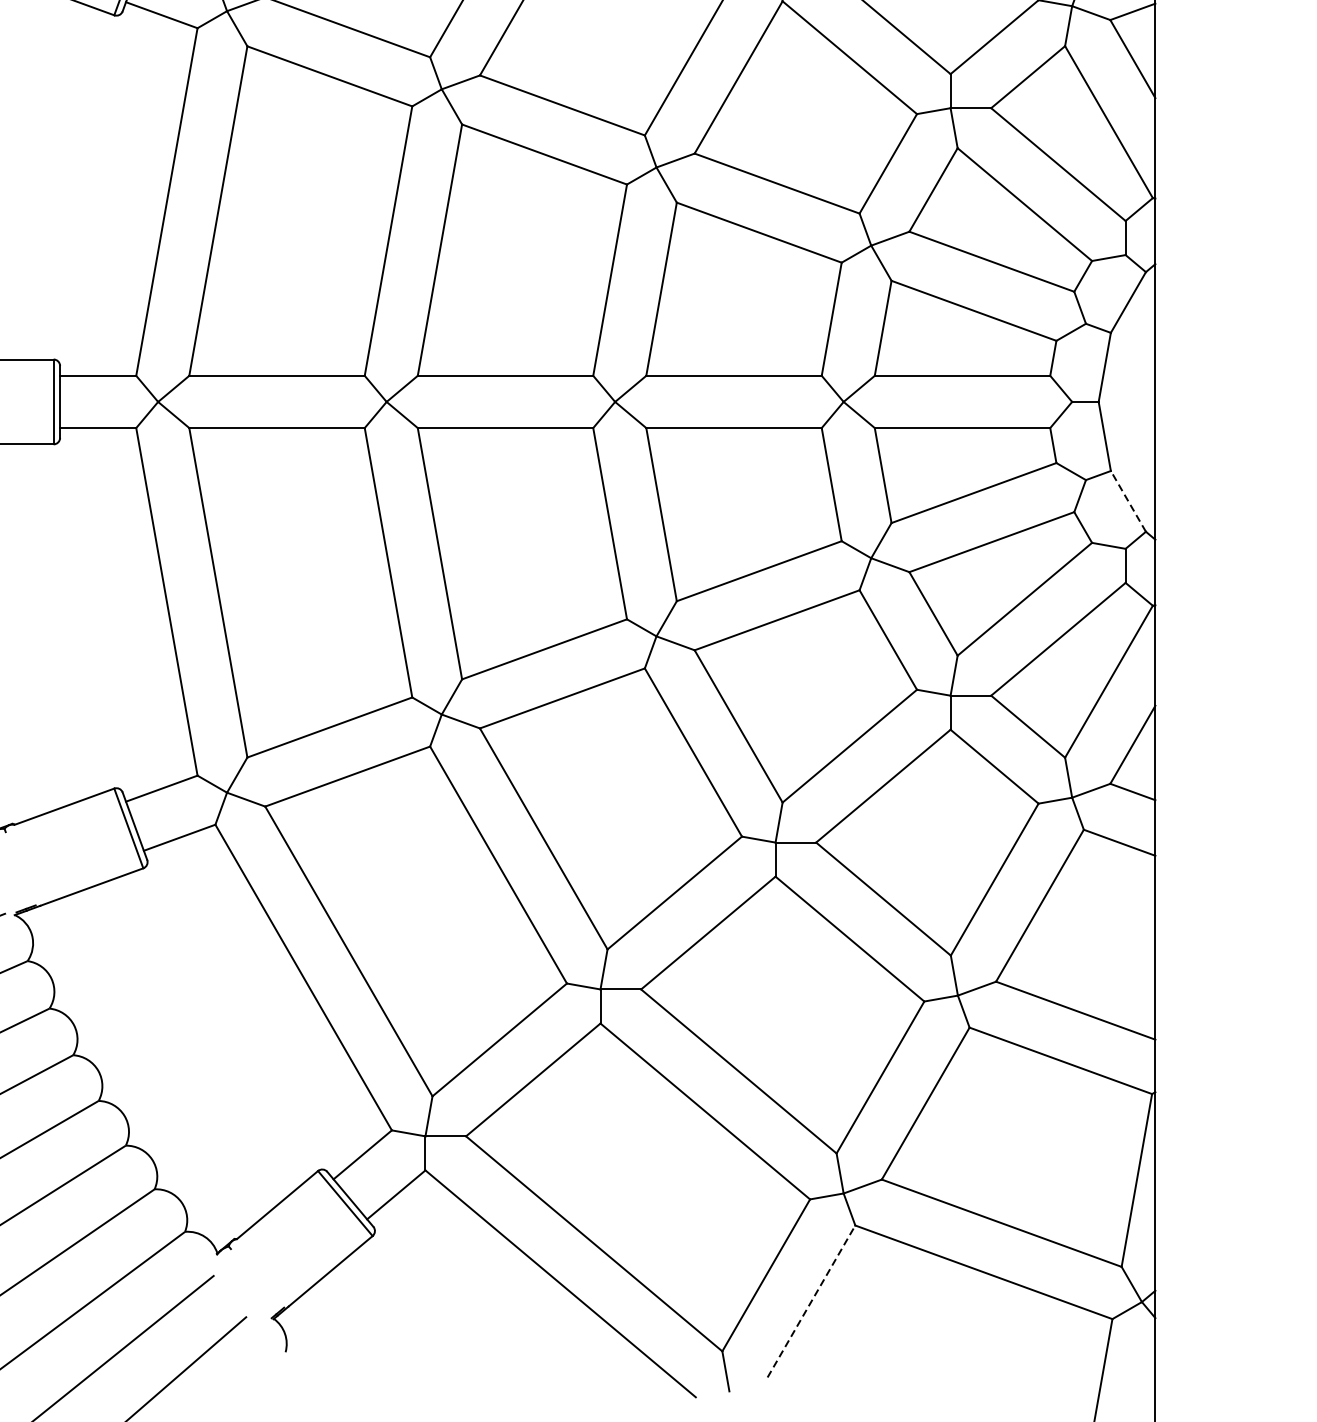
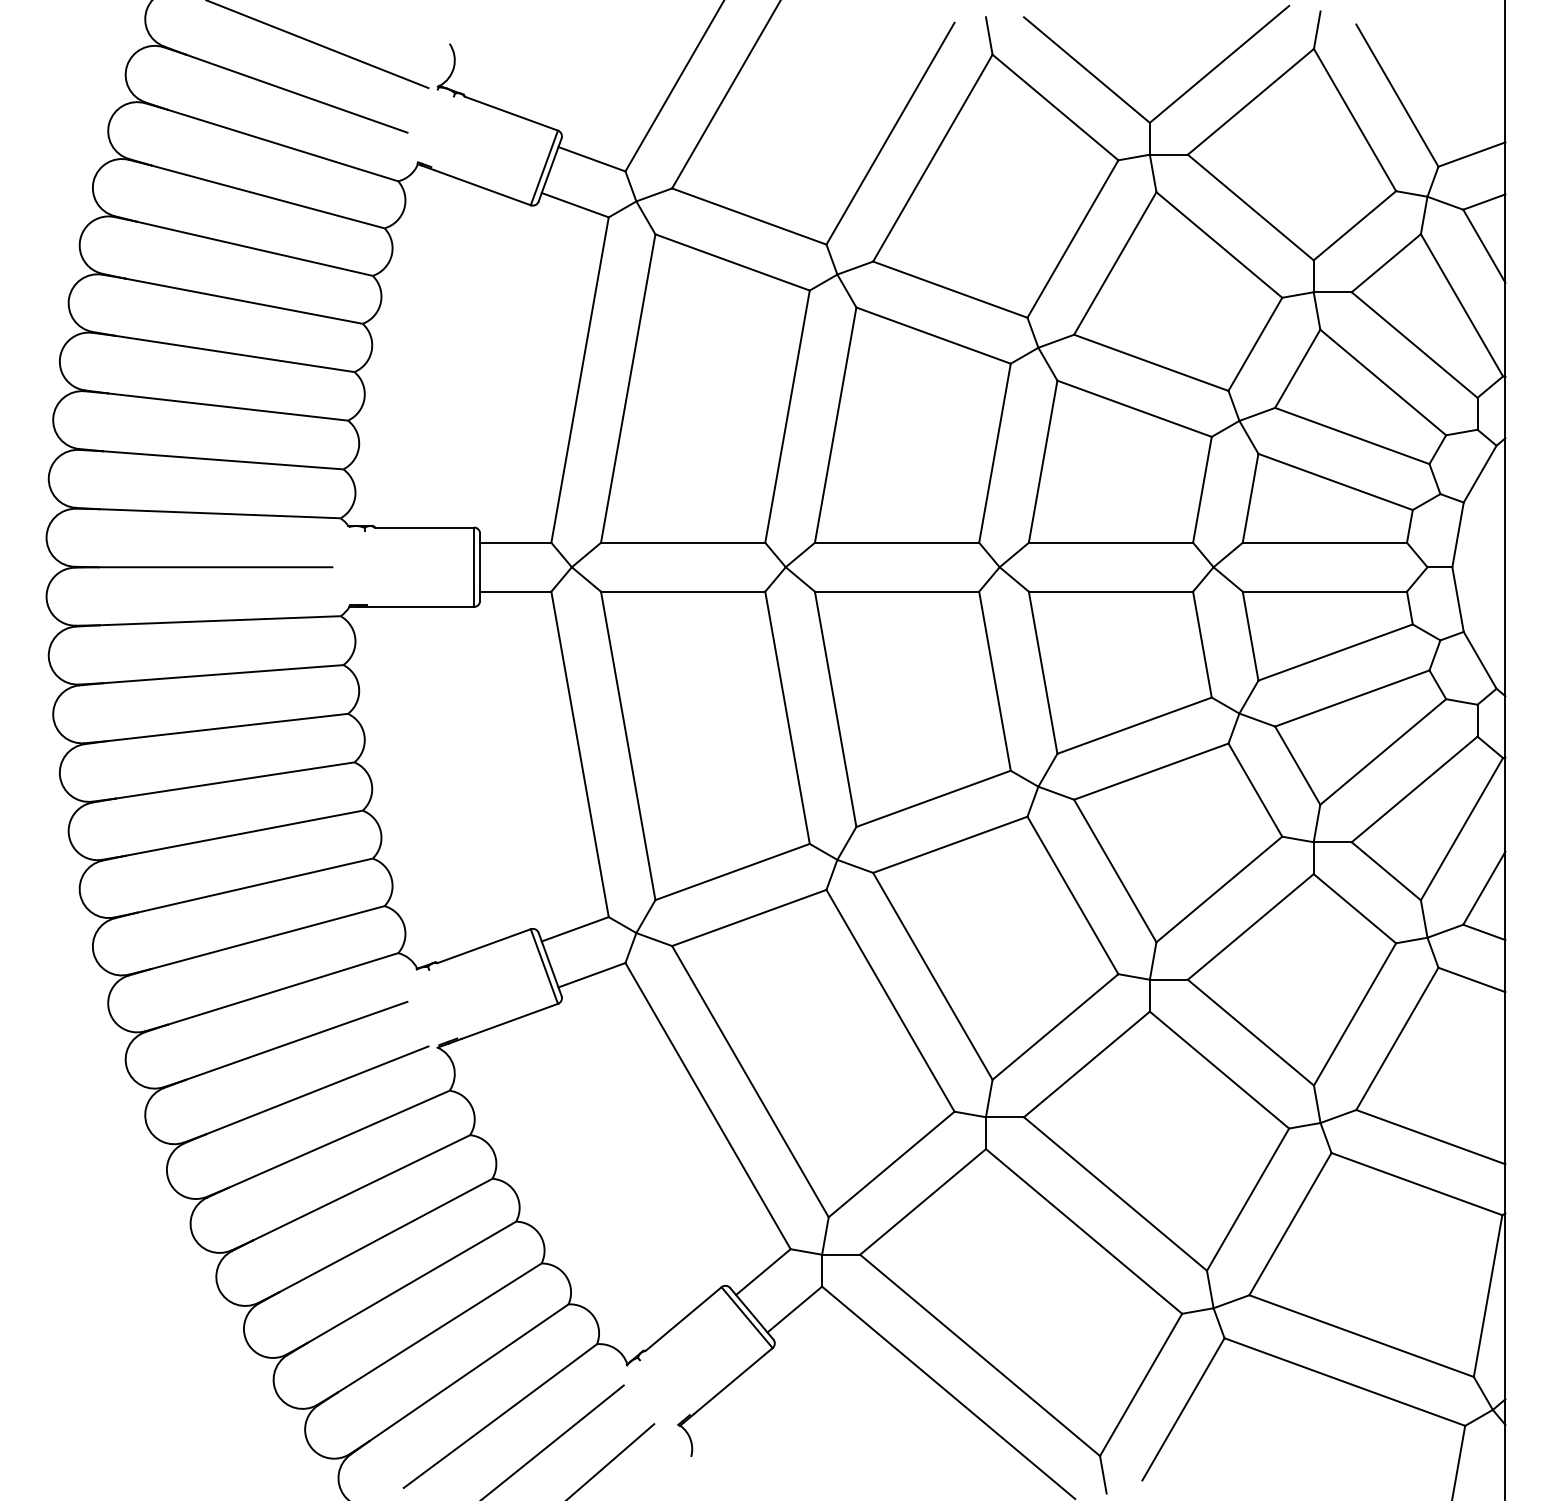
line: (1128, 501) -> (1480, 660), dashed -> solid
line: (811, 1300) -> (1183, 1408), dashed -> solid

